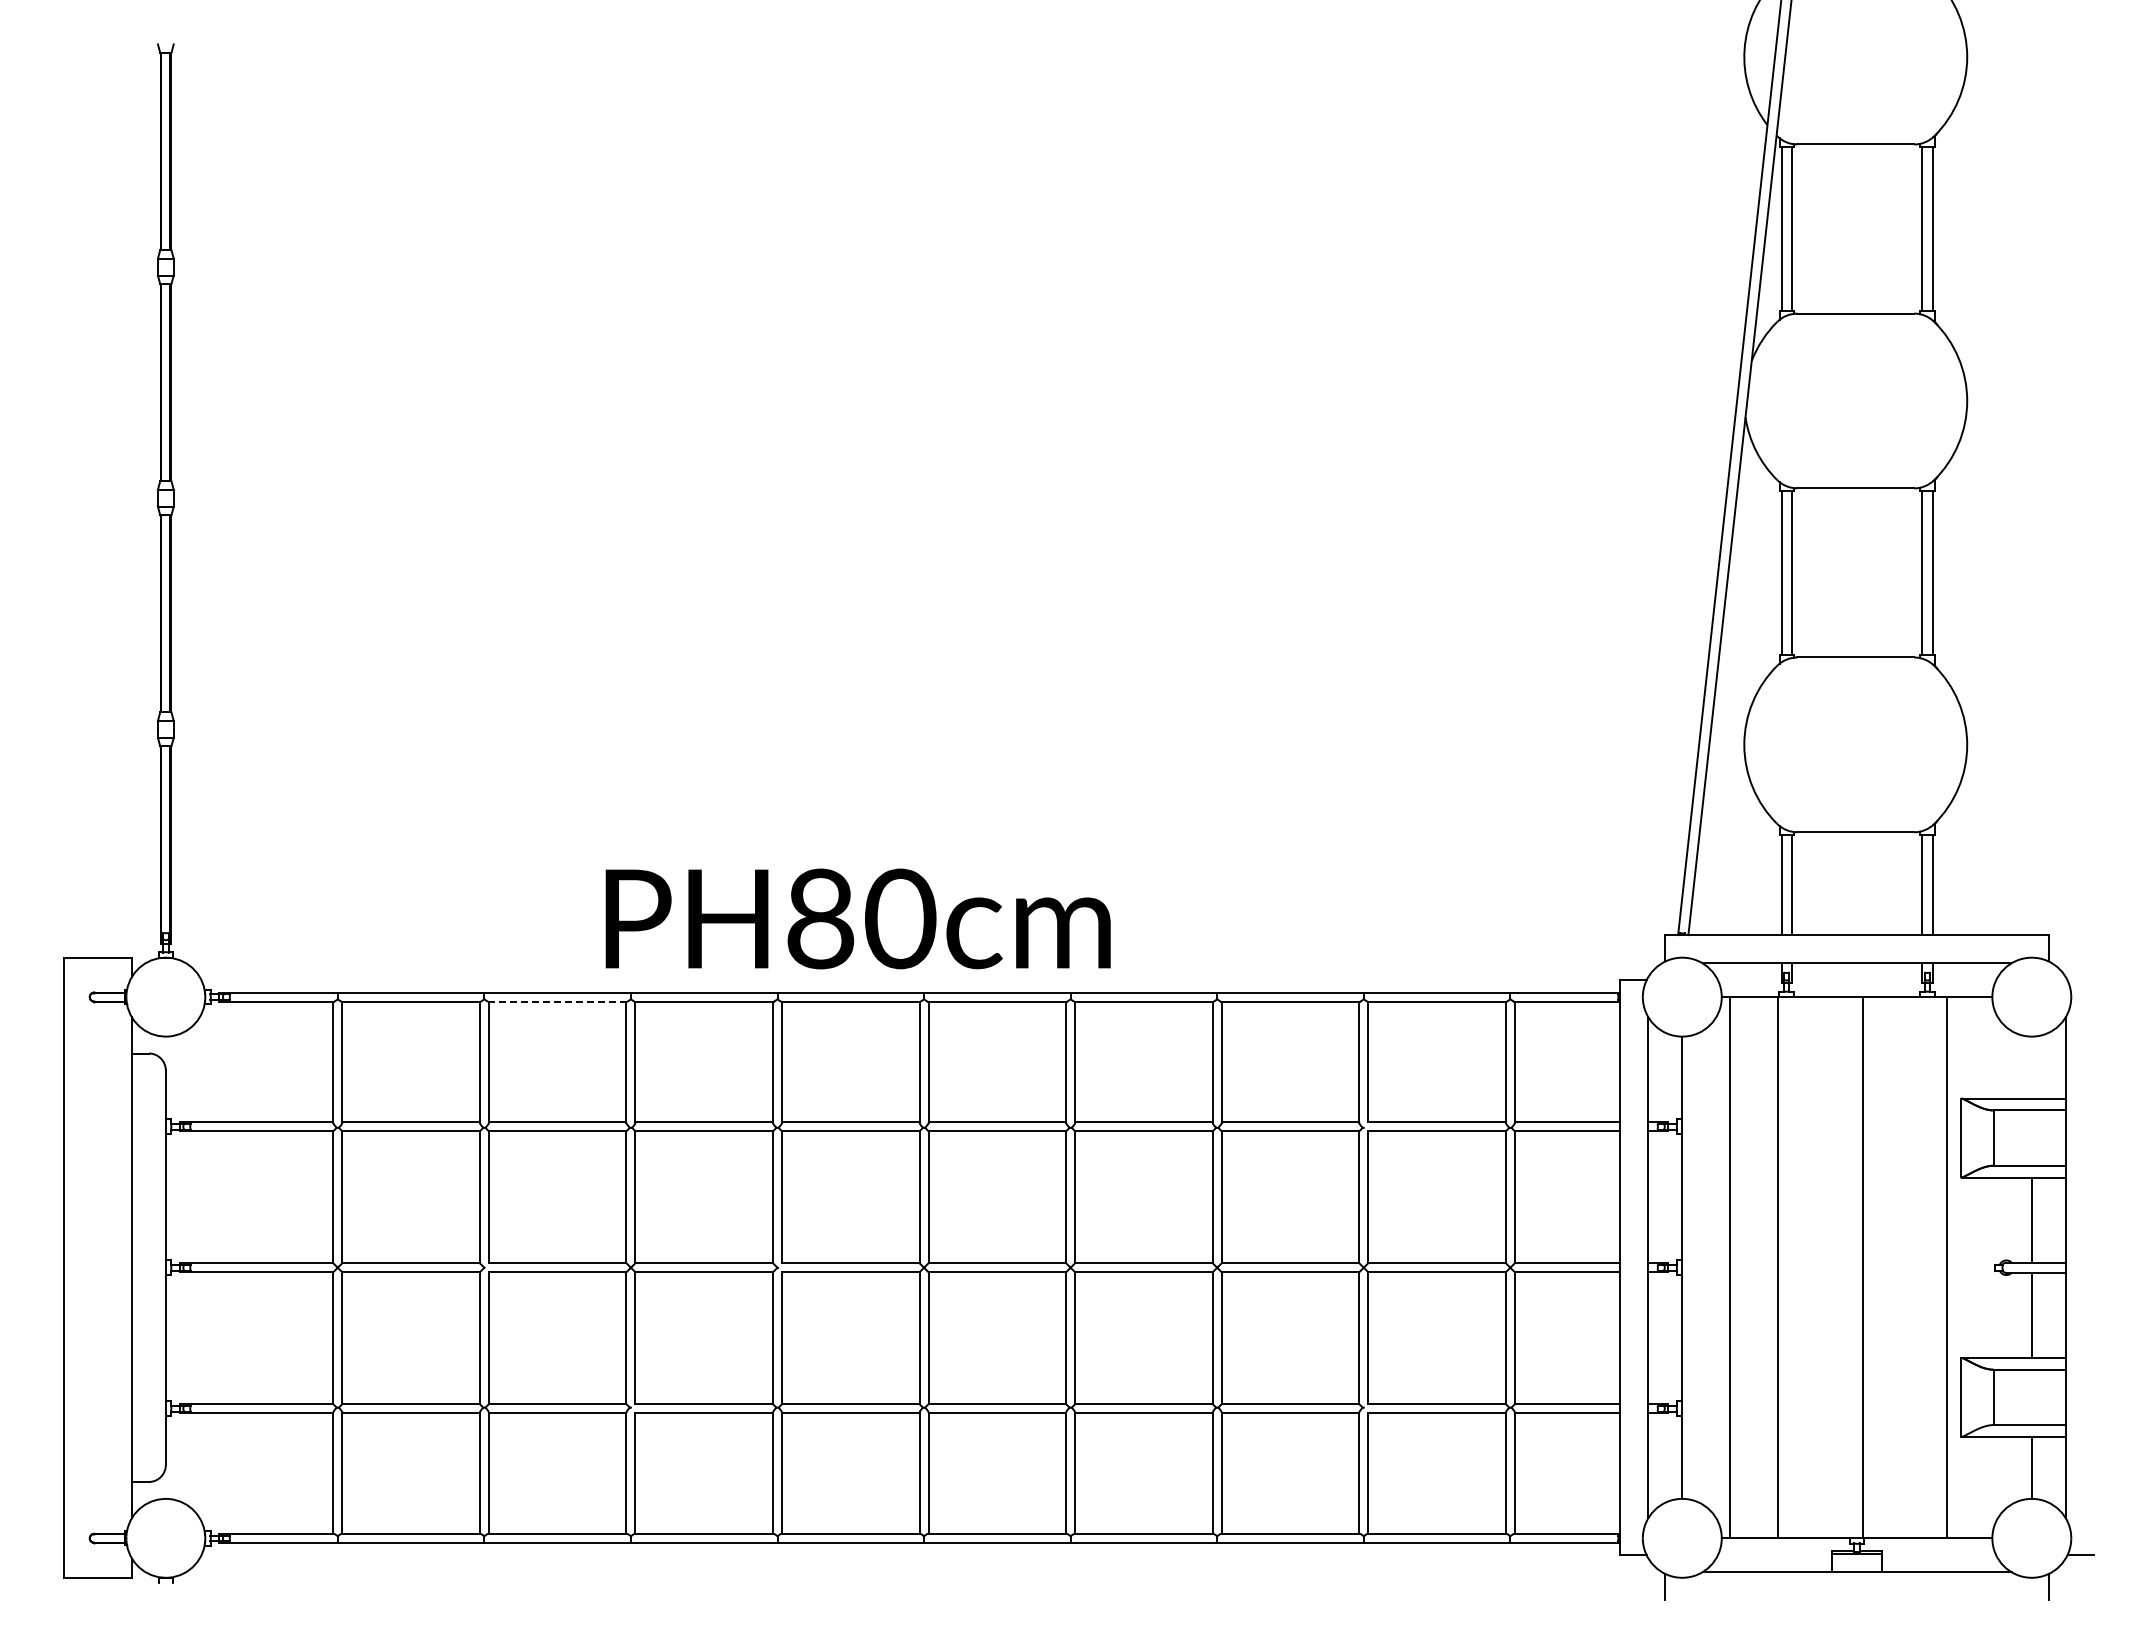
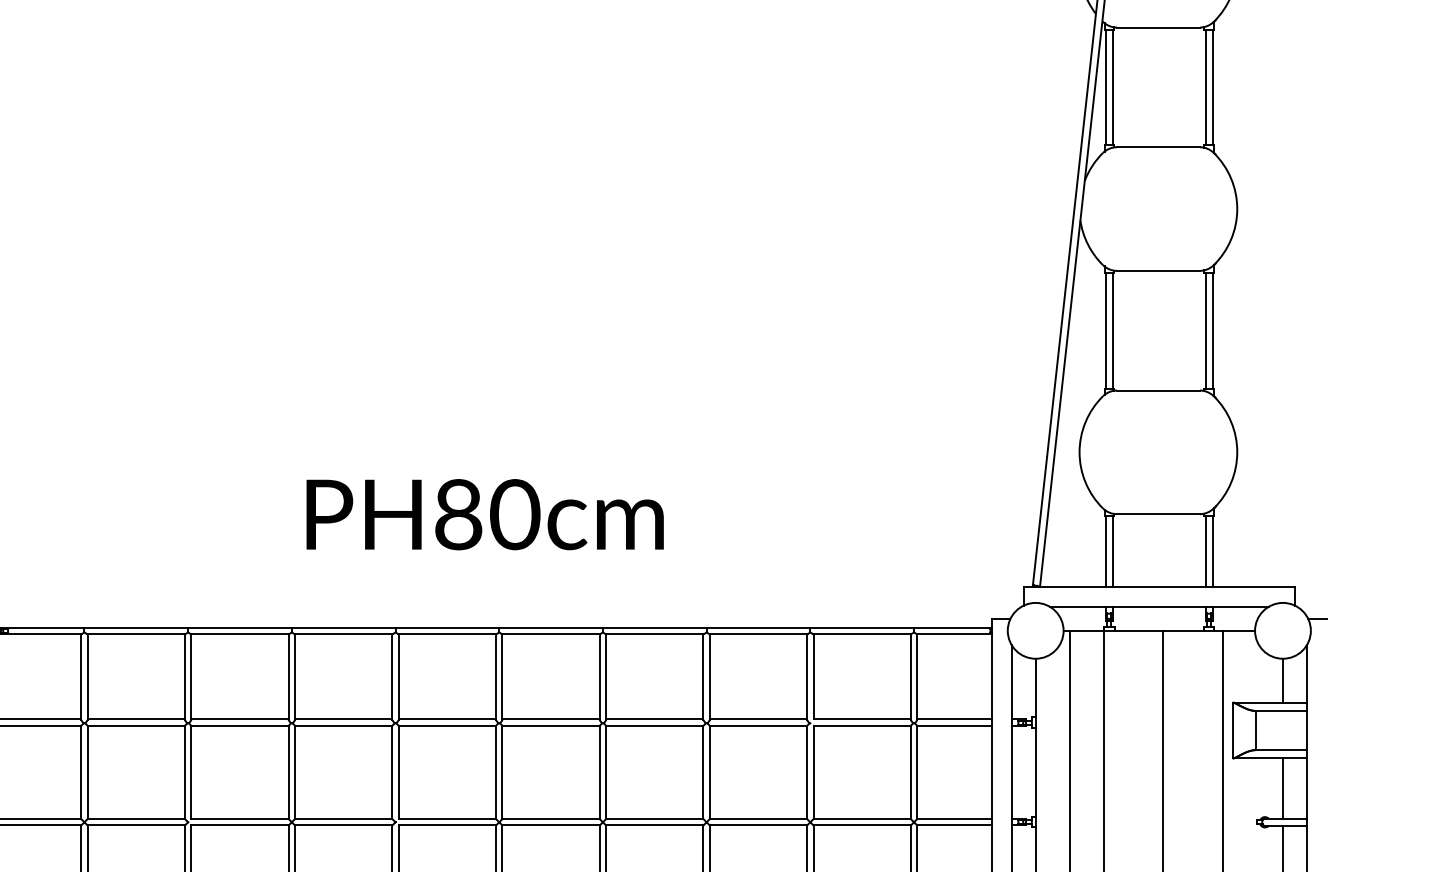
text: (857, 918) -> (484, 514), moved
line: (2080, 980) -> (1317, 619), added
line: (558, 1001) -> (240, 633), dashed -> solid
line: (2031, 1067) -> (1282, 680), added

